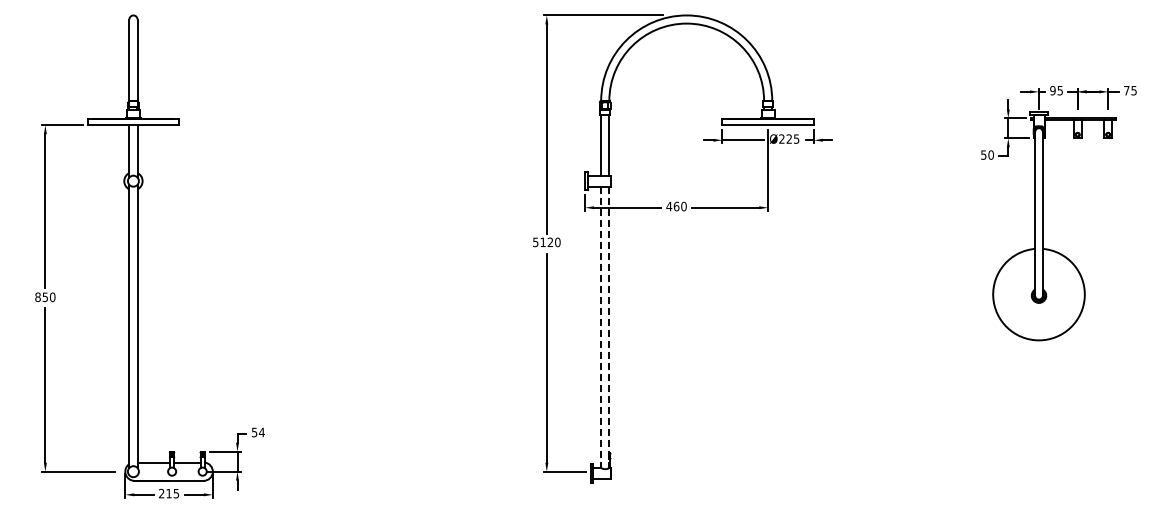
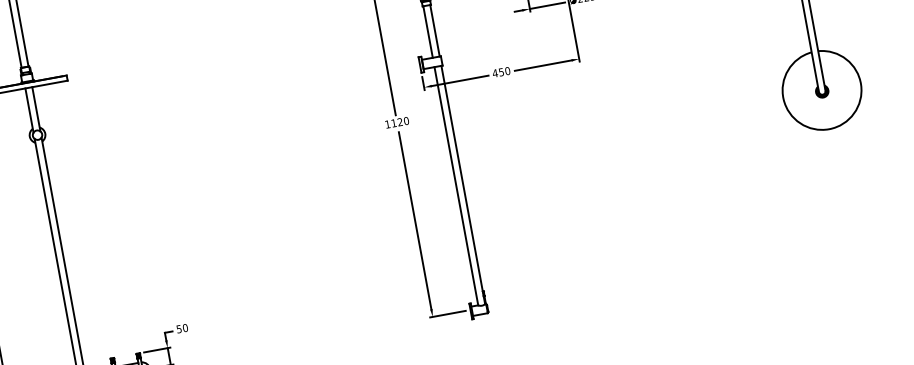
text: (676, 206) -> (501, 72), 460 -> 450
text: (535, 242) -> (387, 124), 5120 -> 1120
line: (601, 327) -> (456, 186), dashed -> solid
line: (609, 327) -> (463, 185), dashed -> solid
text: (261, 432) -> (185, 328), 54 -> 50

